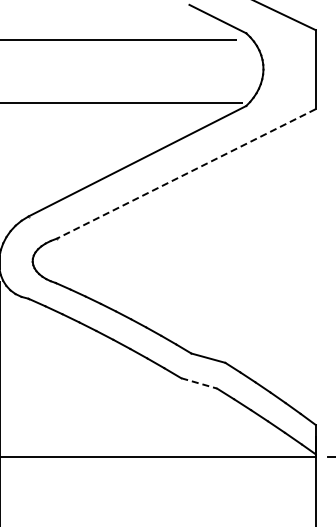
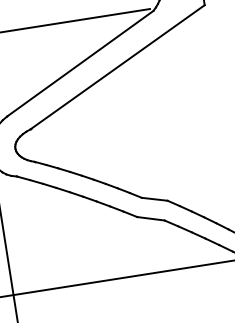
line: (186, 173) -> (117, 66), dashed -> solid
line: (199, 383) -> (151, 218), dashed -> solid

